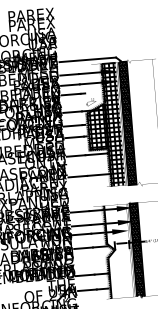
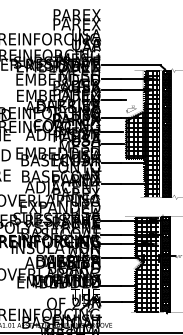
hatch: (118, 251) -> (147, 264), added

